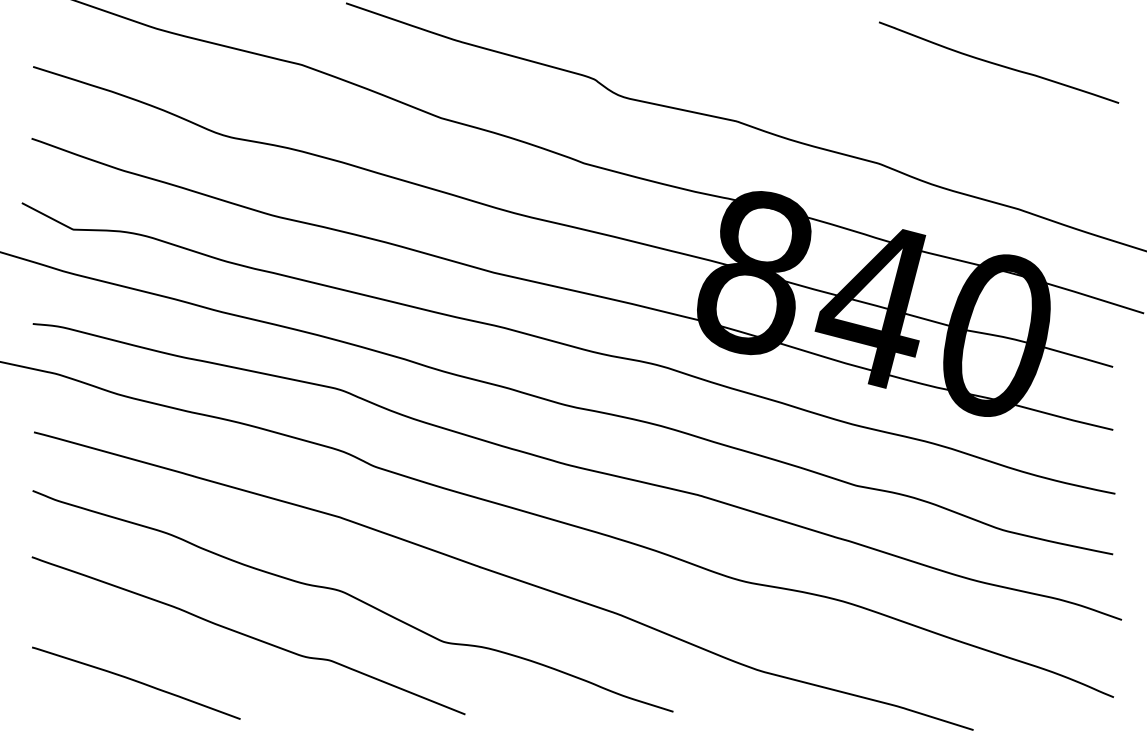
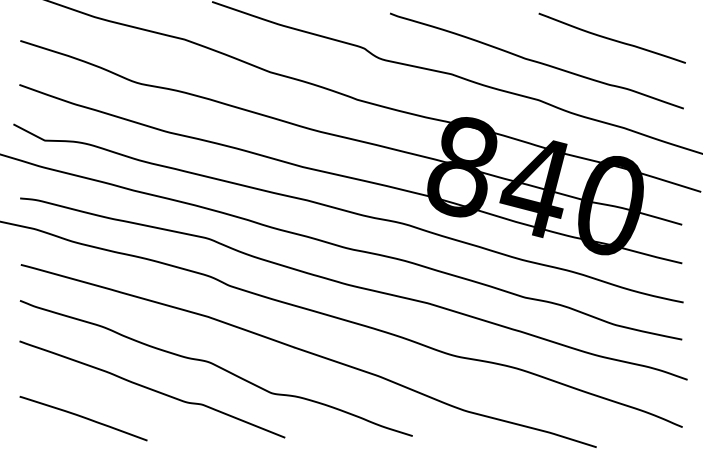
curve: (873, 98) -> (535, 60), added

